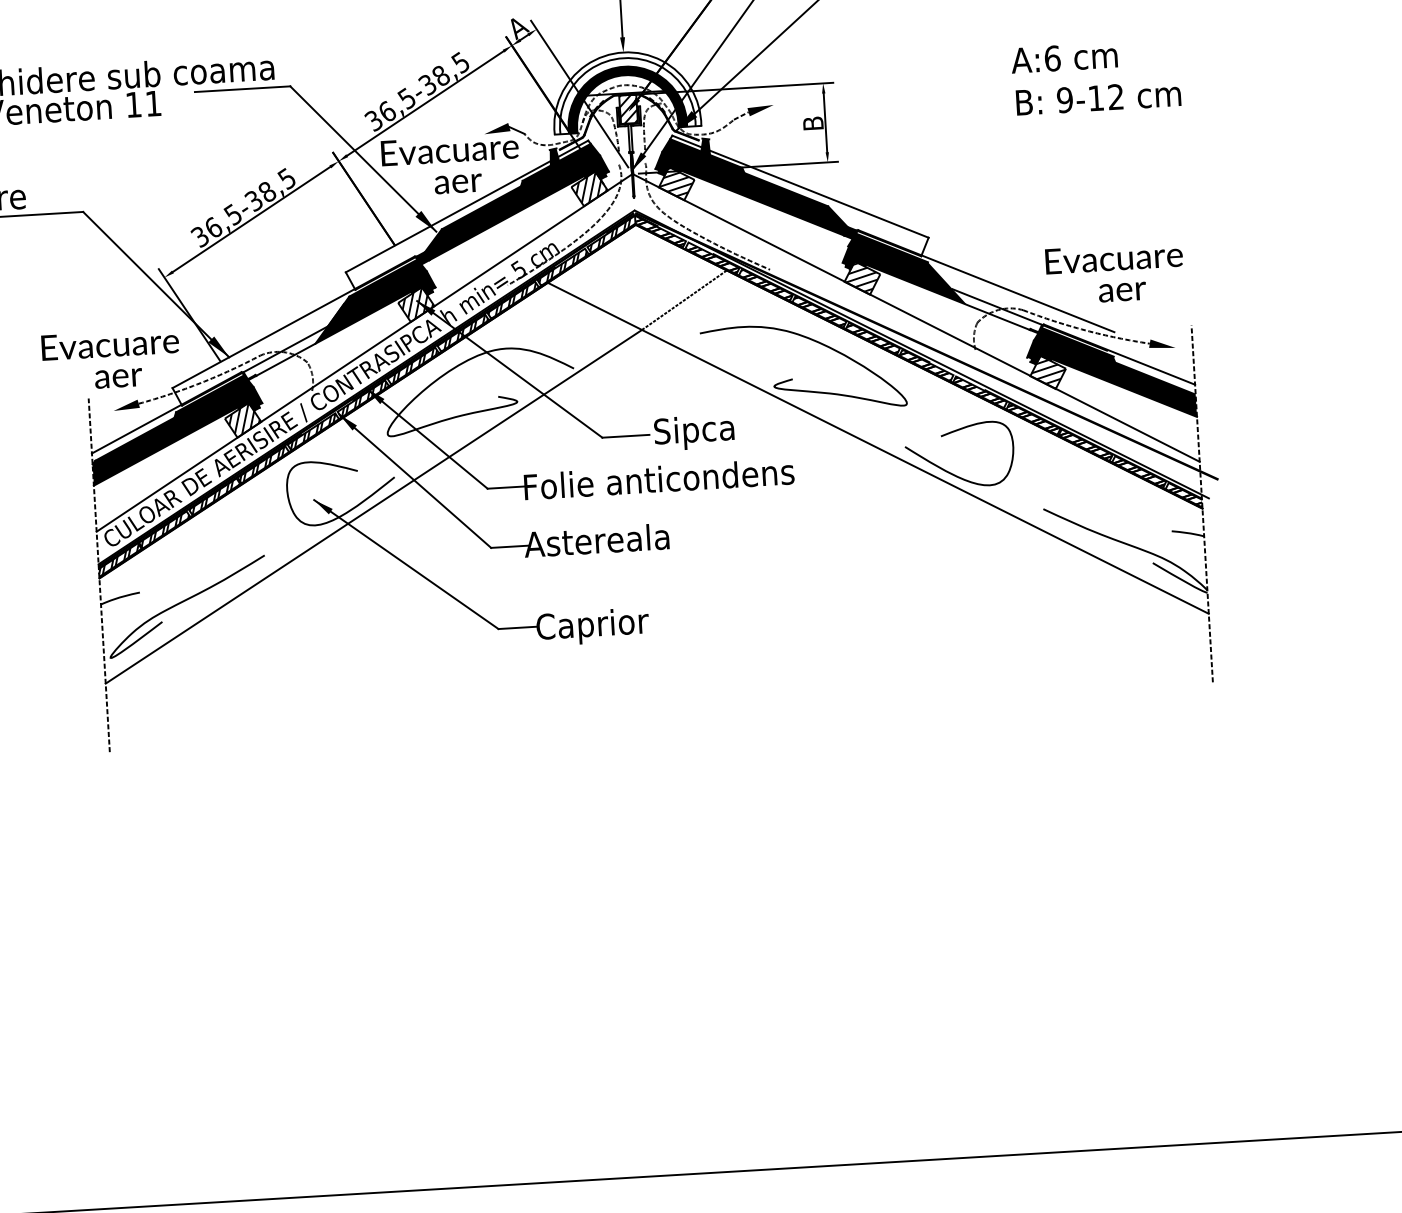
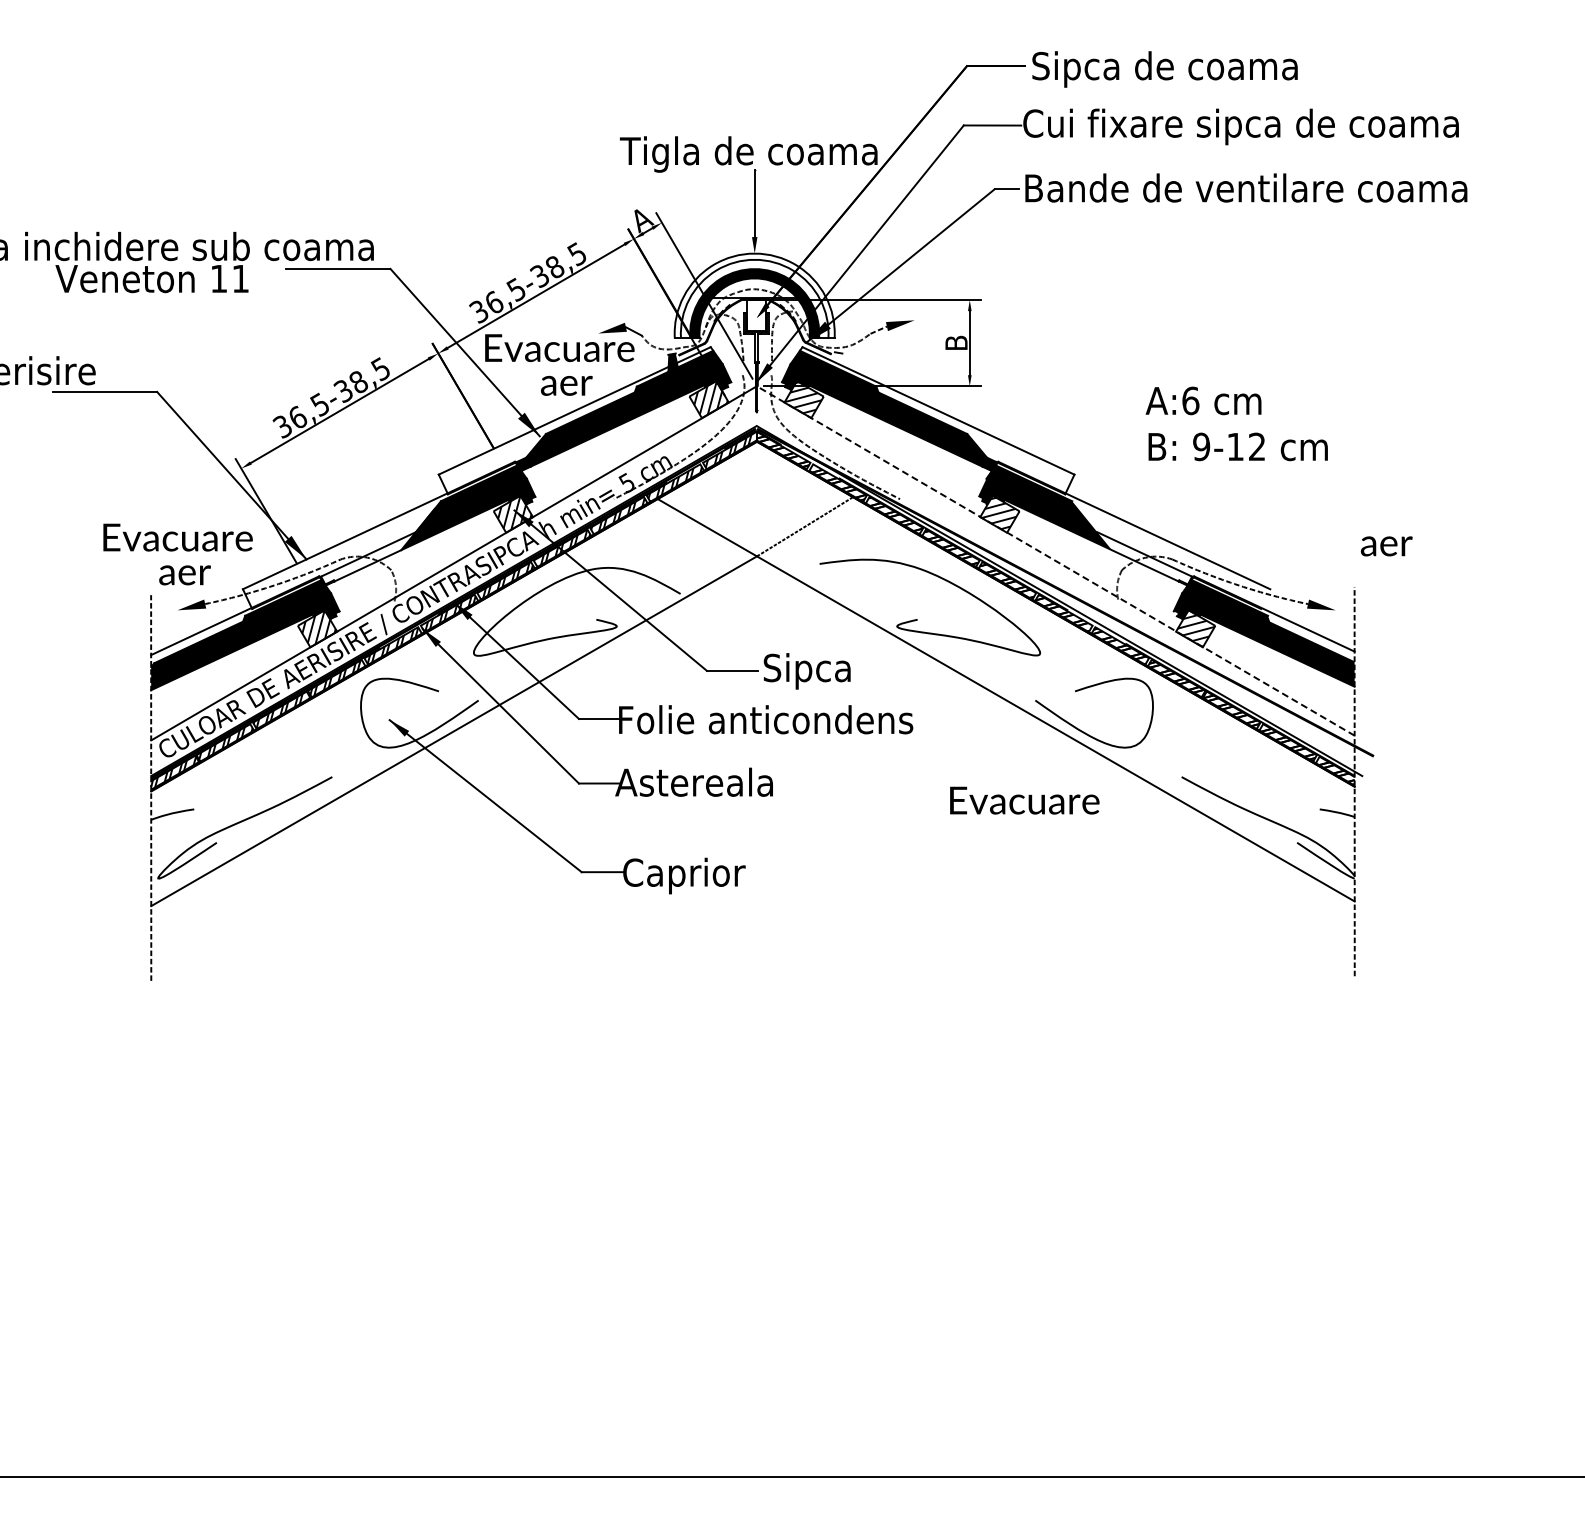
text: (1095, 76) -> (1236, 423), moved
hatch: (628, 109) -> (756, 315), removed
fill: (705, 146) -> (837, 361), removed
text: (1113, 257) -> (1024, 800), moved
text: (1122, 292) -> (1386, 546), moved
line: (915, 317) -> (1055, 560), solid -> dashed

